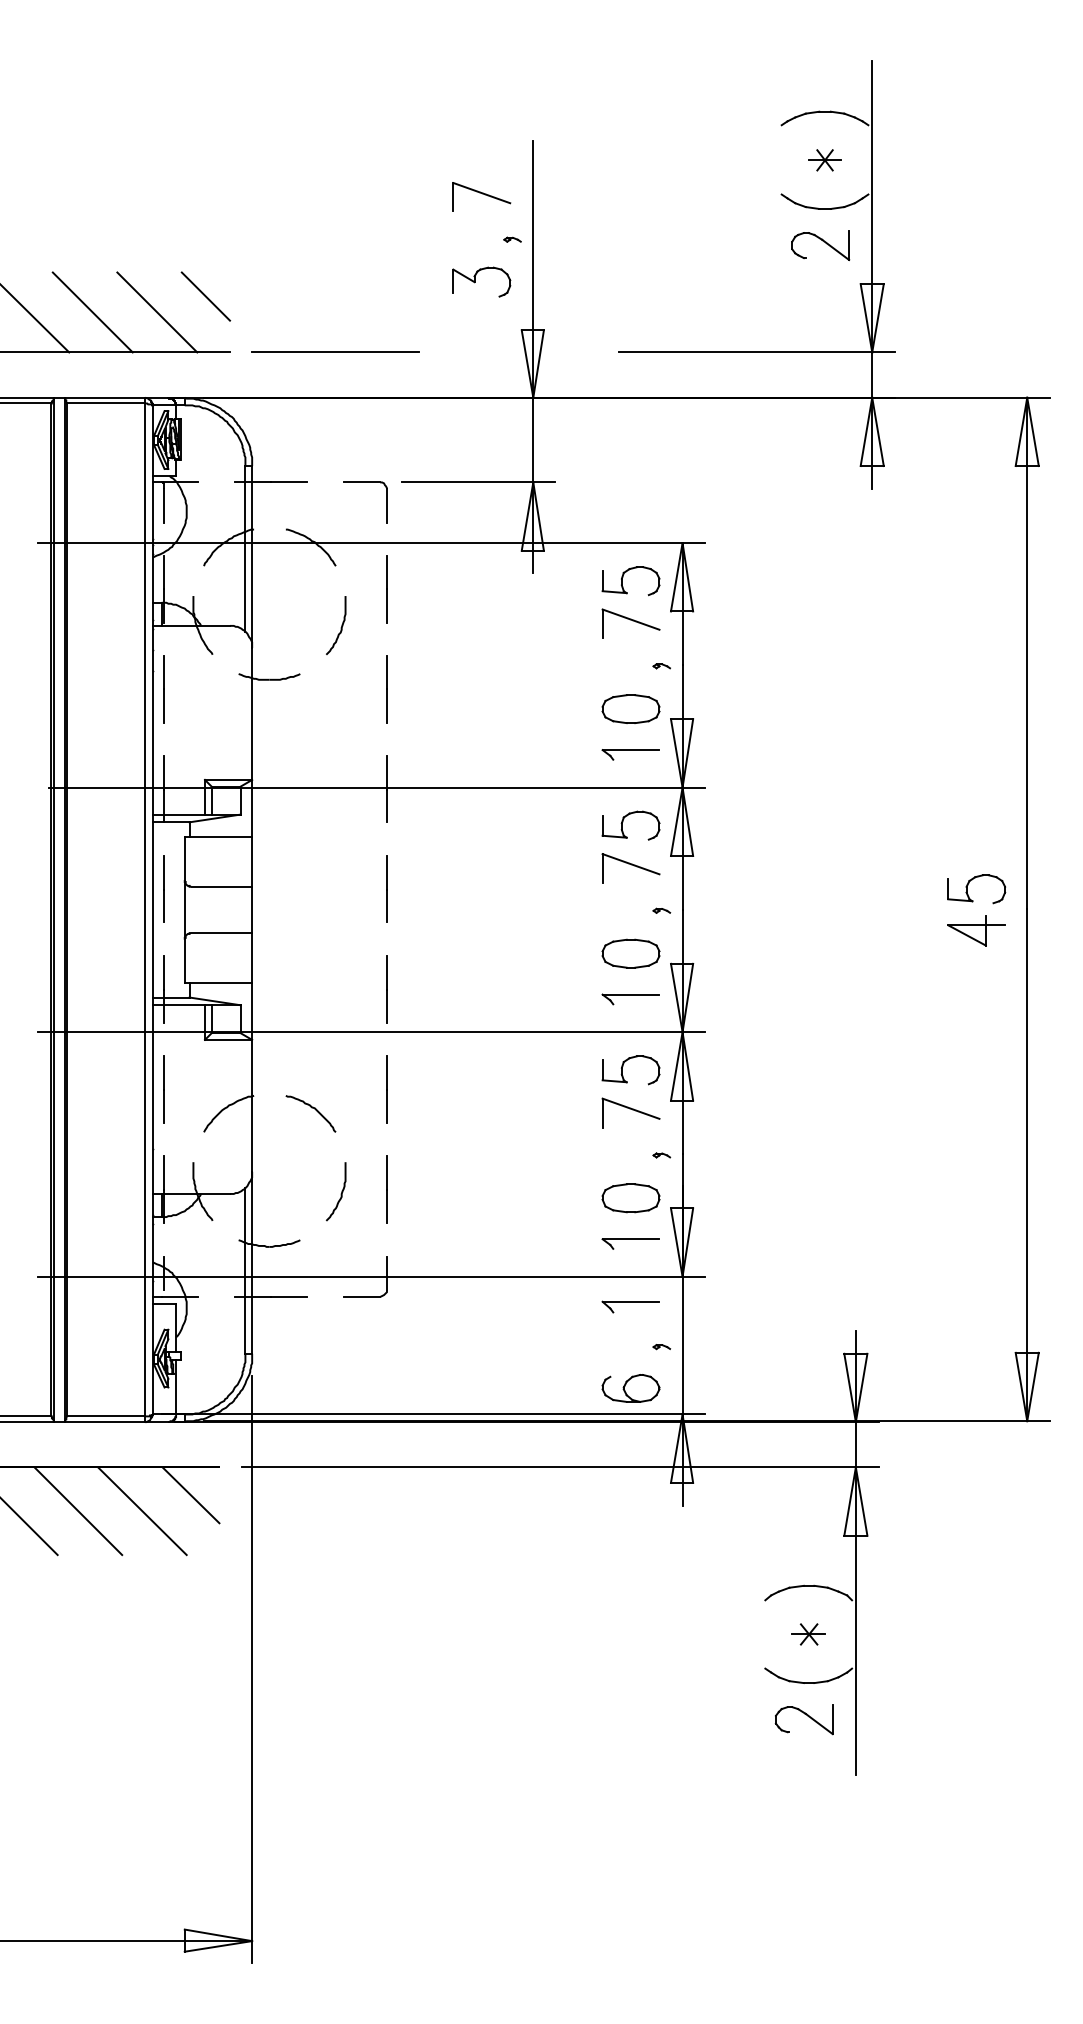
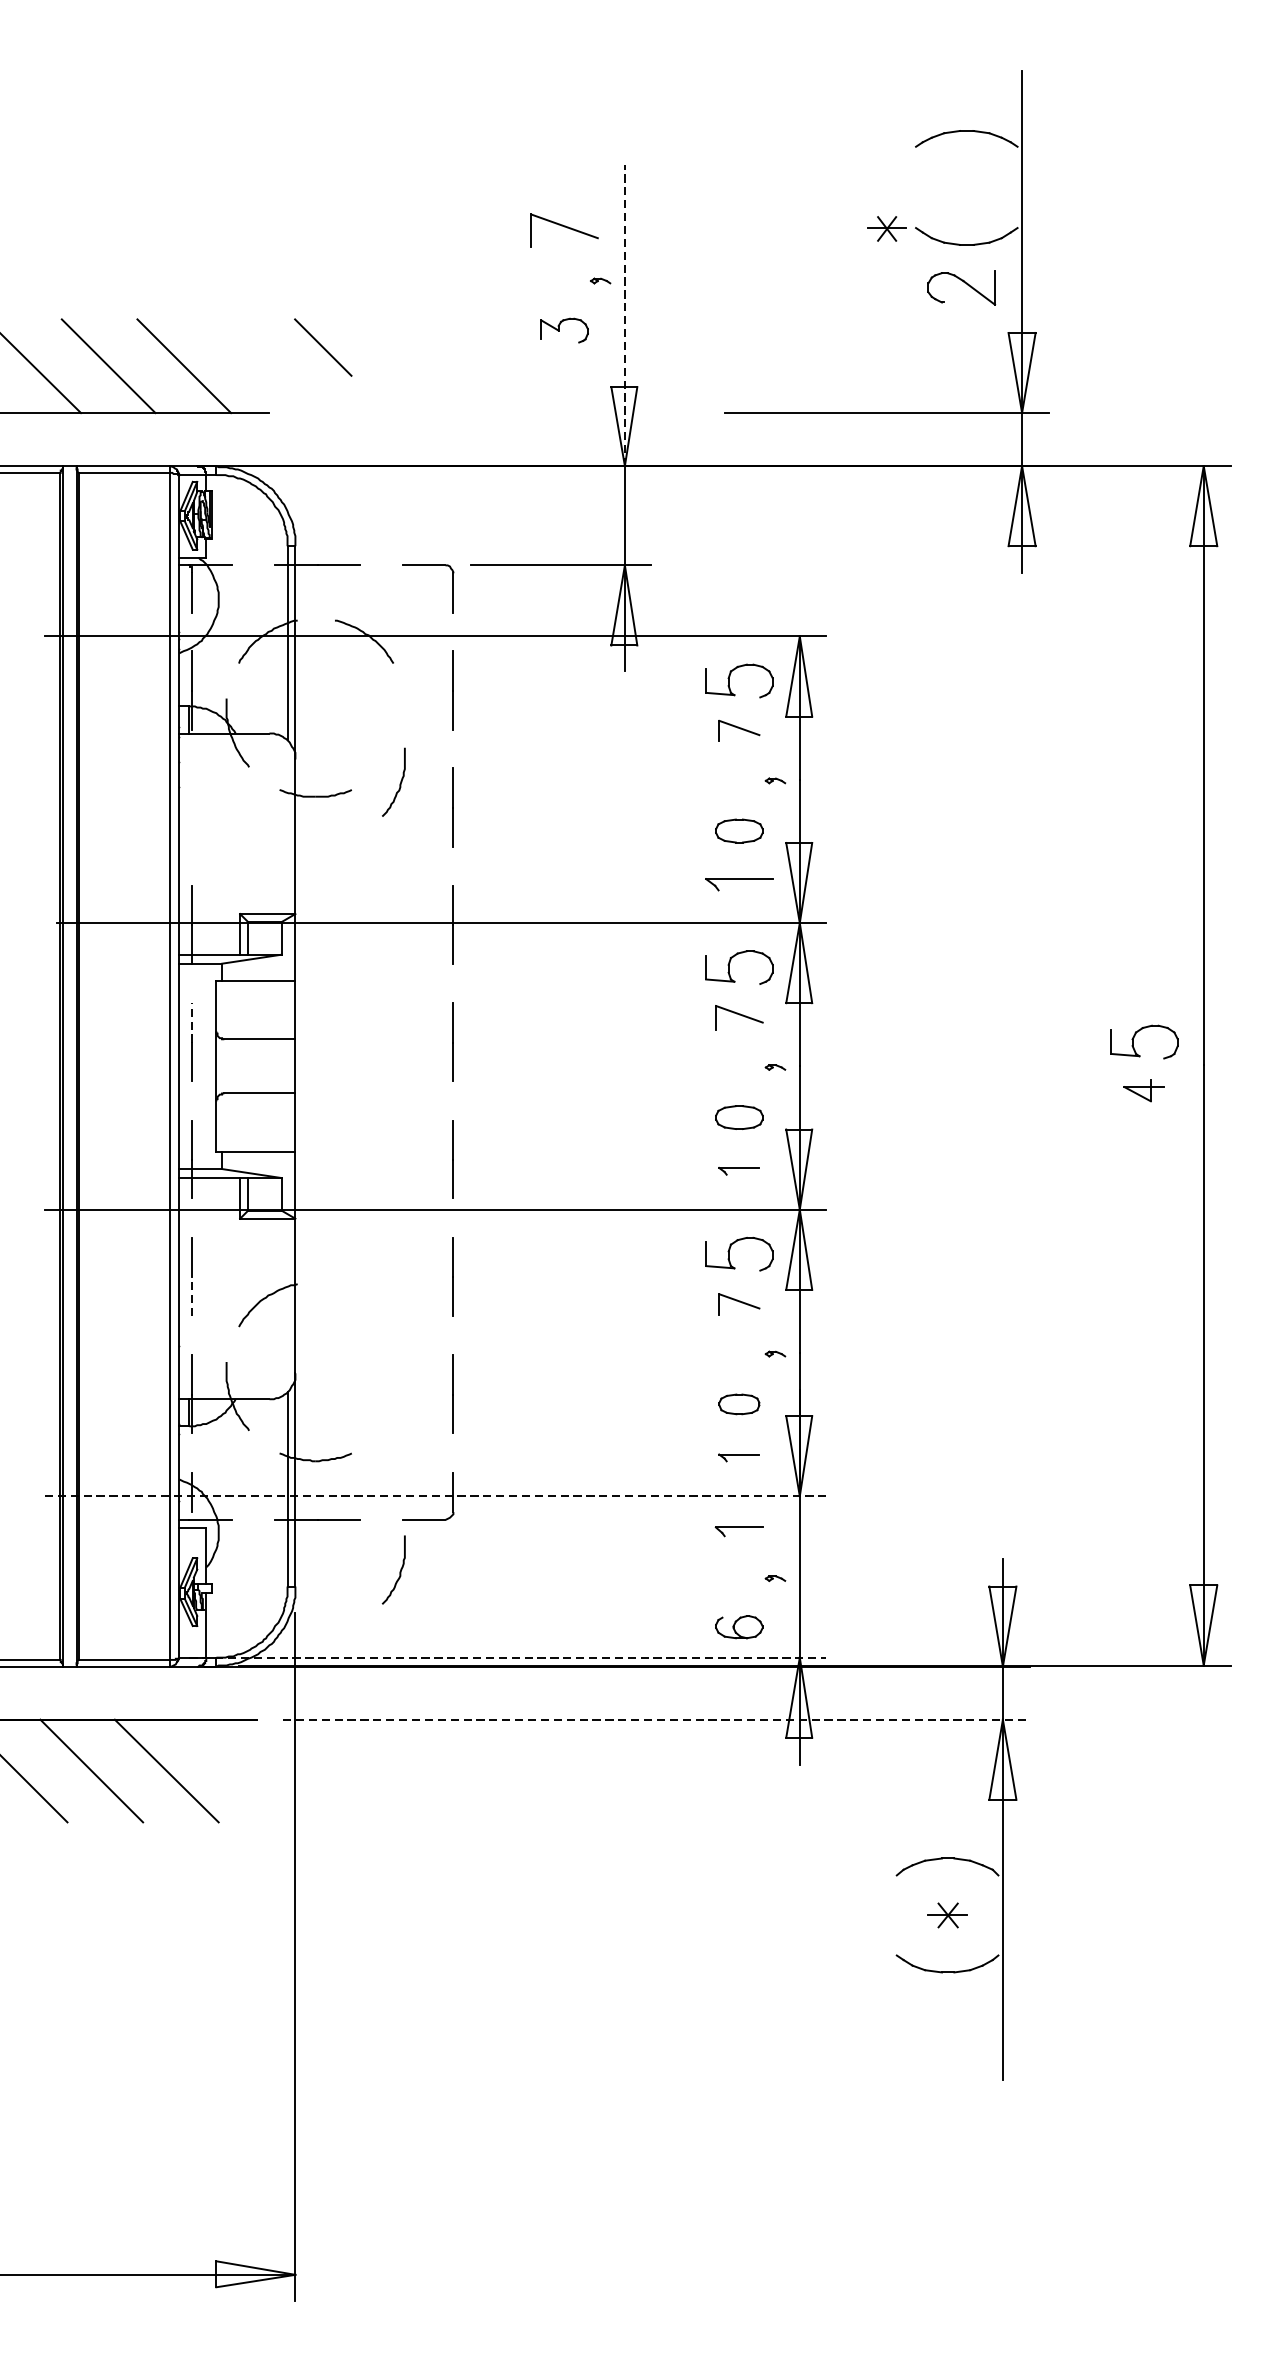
part: (824, 160) -> (886, 229), moved
line: (533, 269) -> (625, 315), solid -> dashed
part: (481, 281) -> (564, 329), size x0.7
line: (205, 296) -> (322, 347), moved
line: (335, 352) -> (393, 413), removed
part: (630, 623) -> (738, 730), size x0.6
curve: (340, 627) -> (398, 784), moved
line: (163, 689) -> (191, 808), removed
part: (630, 708) -> (738, 830), size x0.7
part: (630, 868) -> (738, 1017), size x0.7
line: (163, 872) -> (191, 1022), solid -> dashed
part: (976, 930) -> (1144, 1090), size x0.6
part: (630, 953) -> (738, 1117), size x0.7
part: (630, 999) -> (738, 1171), size x0.6
line: (163, 1105) -> (191, 1295), solid -> dashed
curve: (311, 1108) -> (364, 1299), removed
part: (630, 1112) -> (738, 1303), size x0.6
curve: (340, 1193) -> (398, 1572), moved
part: (630, 1198) -> (738, 1404), size x0.6
part: (630, 1243) -> (738, 1457), size x0.6
line: (372, 1276) -> (436, 1495), solid -> dashed
part: (630, 1306) -> (738, 1531), size x0.7
part: (630, 1388) -> (738, 1627), size x0.7
line: (433, 1414) -> (507, 1657), solid -> dashed
line: (560, 1467) -> (656, 1719), solid -> dashed
line: (190, 1495) -> (223, 1752), removed
part: (803, 1719) -> (941, 2015), removed

